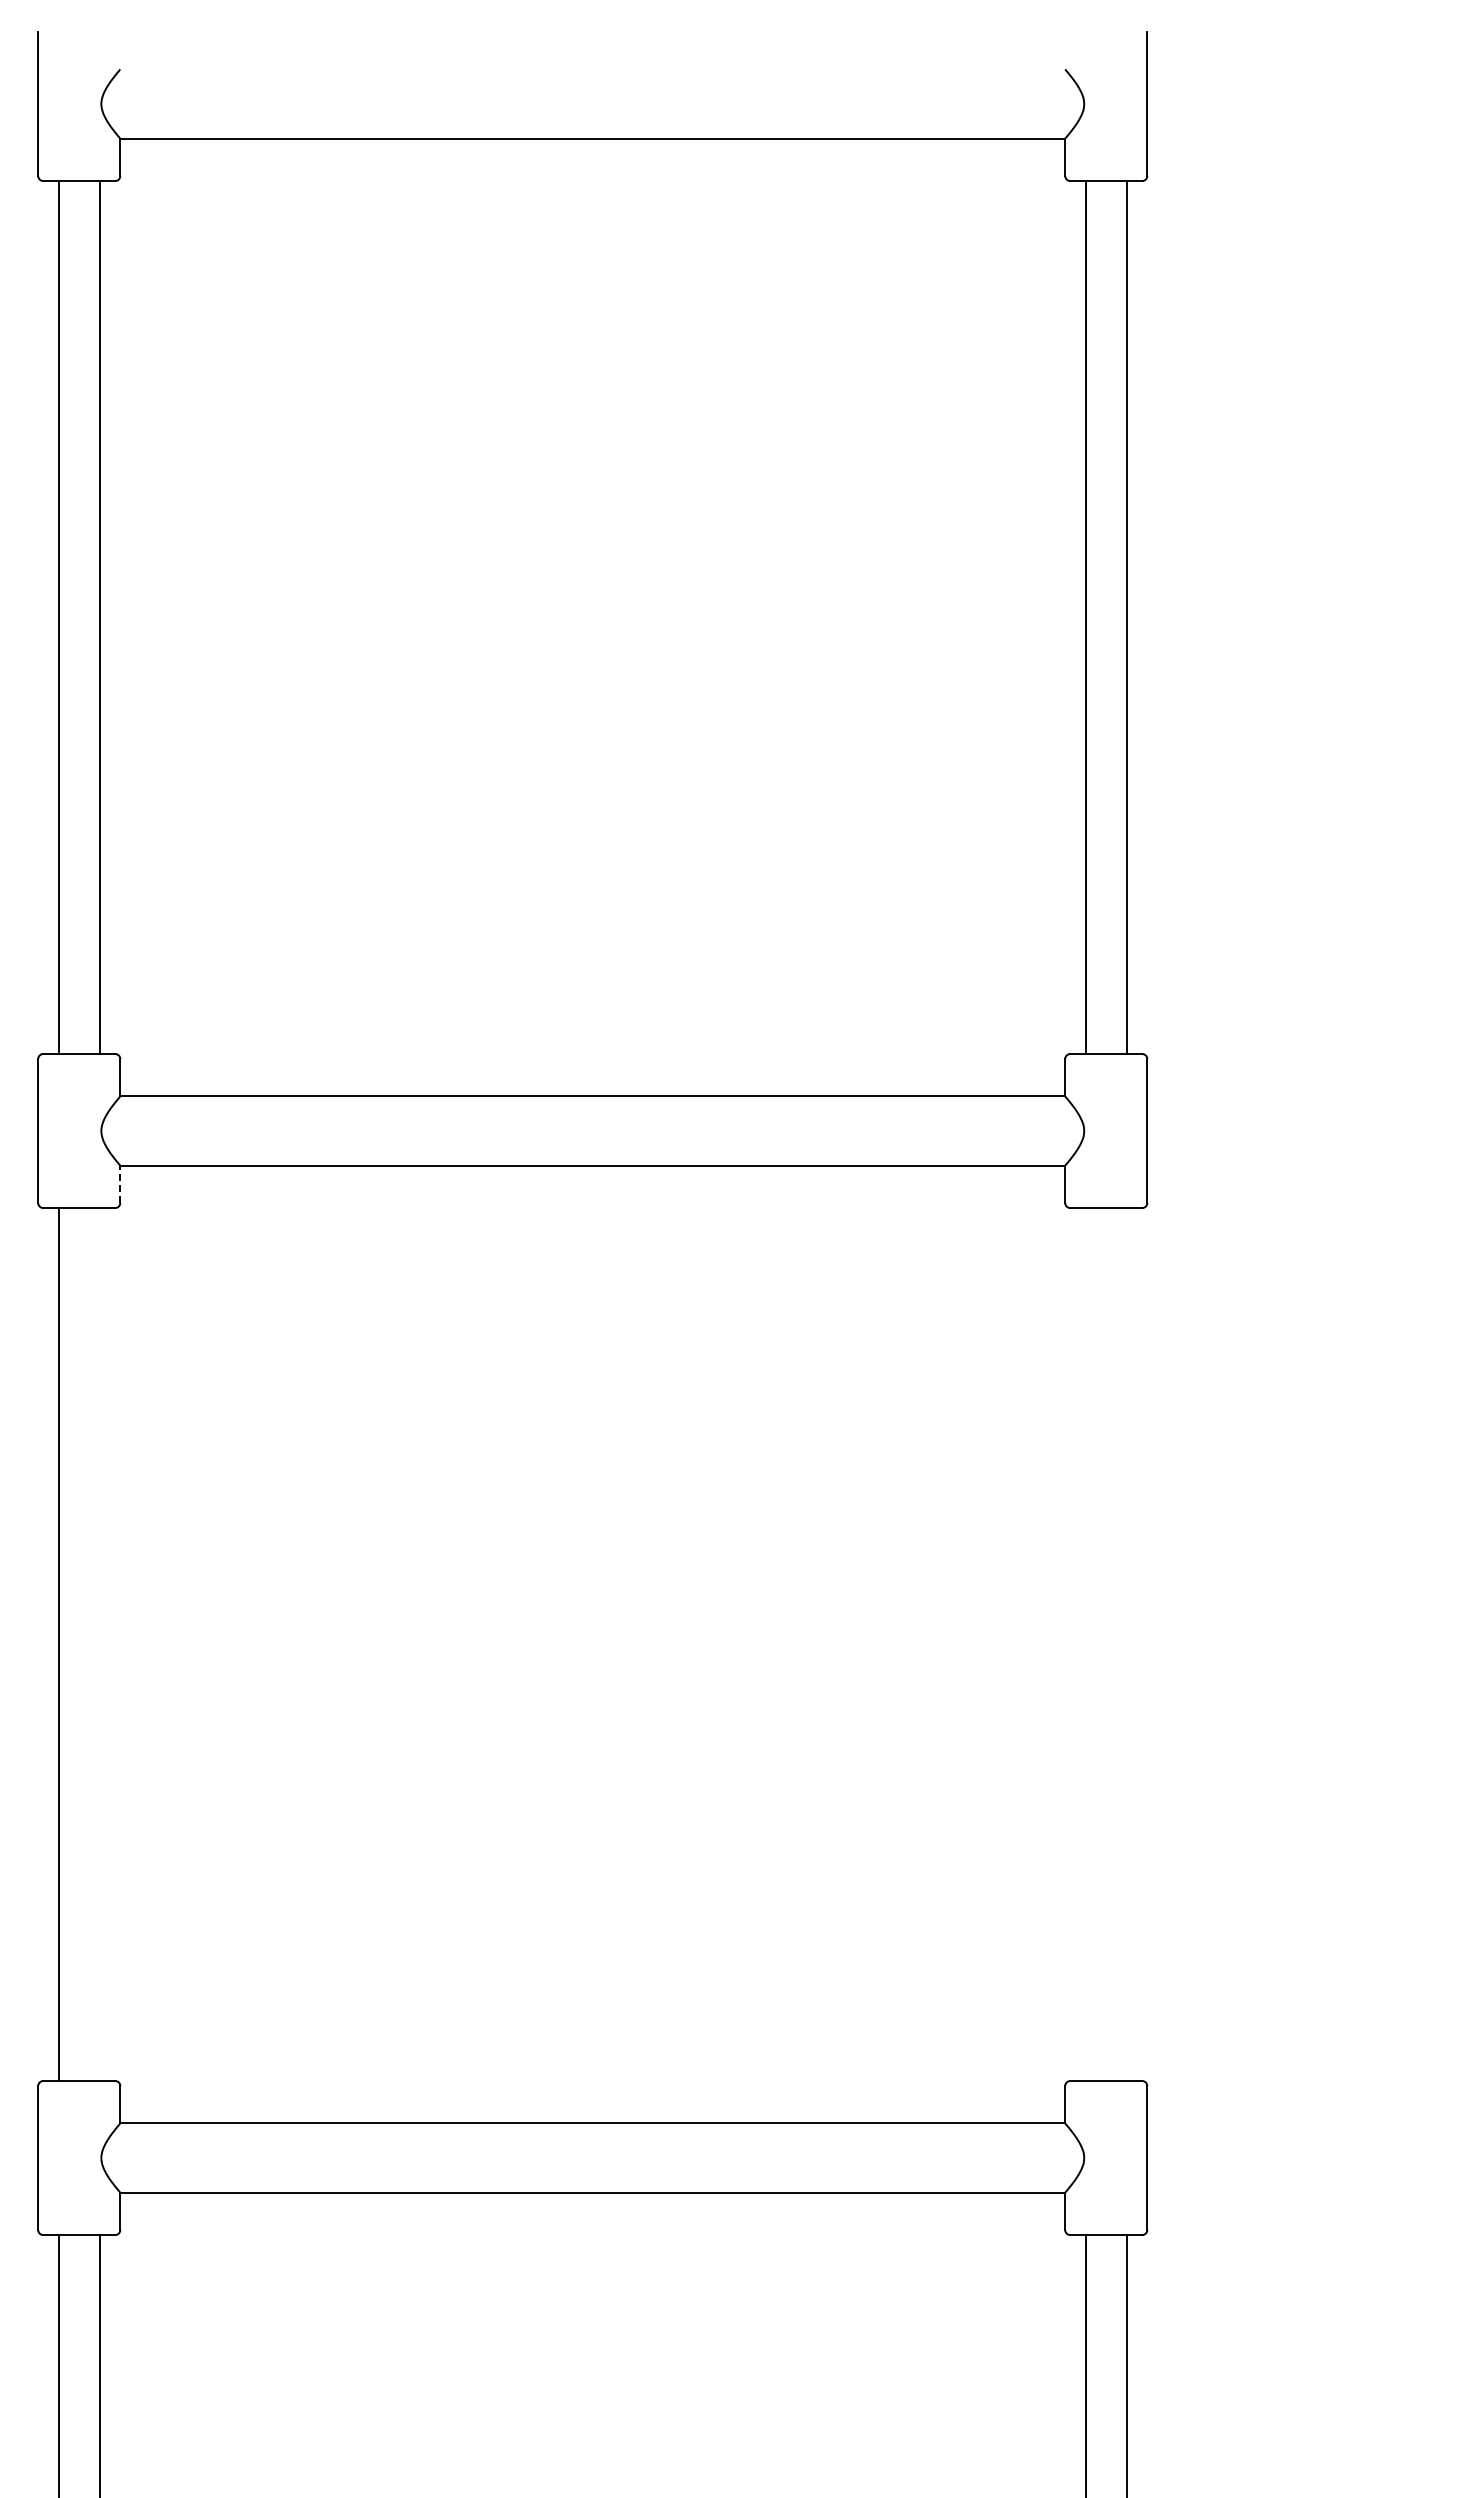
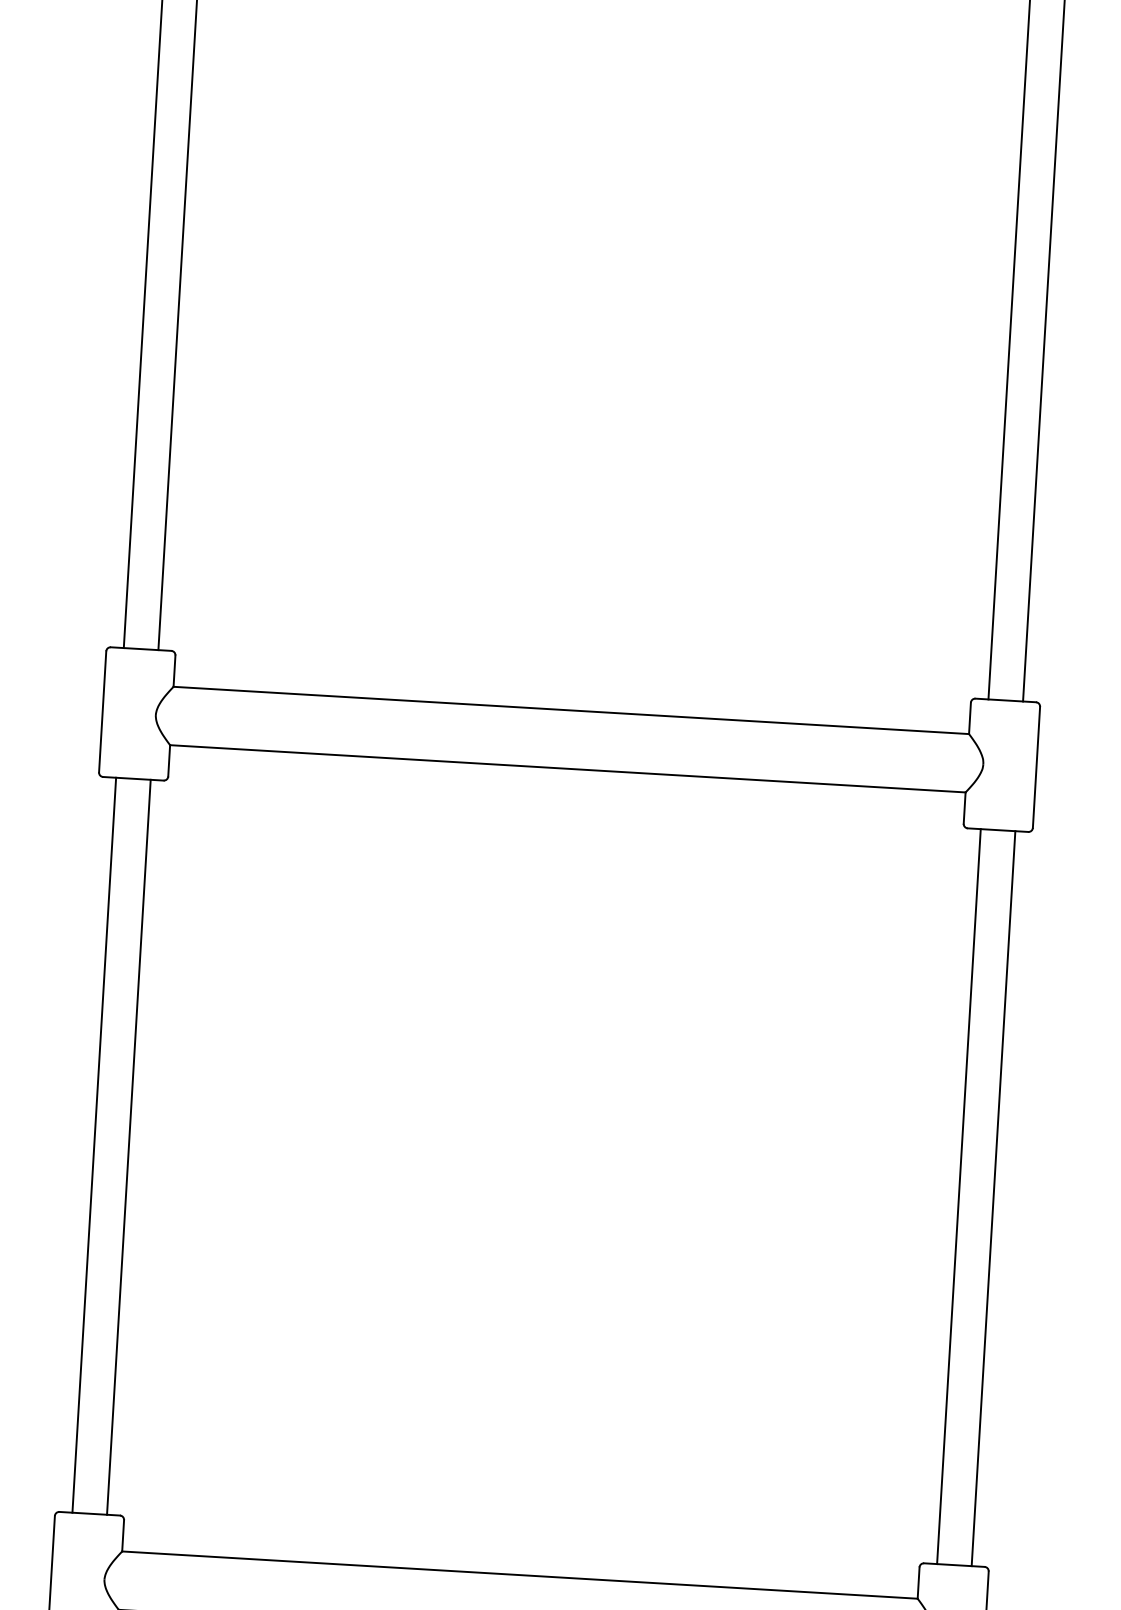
line: (120, 1184) -> (169, 761), dashed -> solid
line: (99, 1644) -> (128, 1147), added
line: (1085, 1644) -> (958, 1196), added
line: (1126, 1644) -> (993, 1198), added

